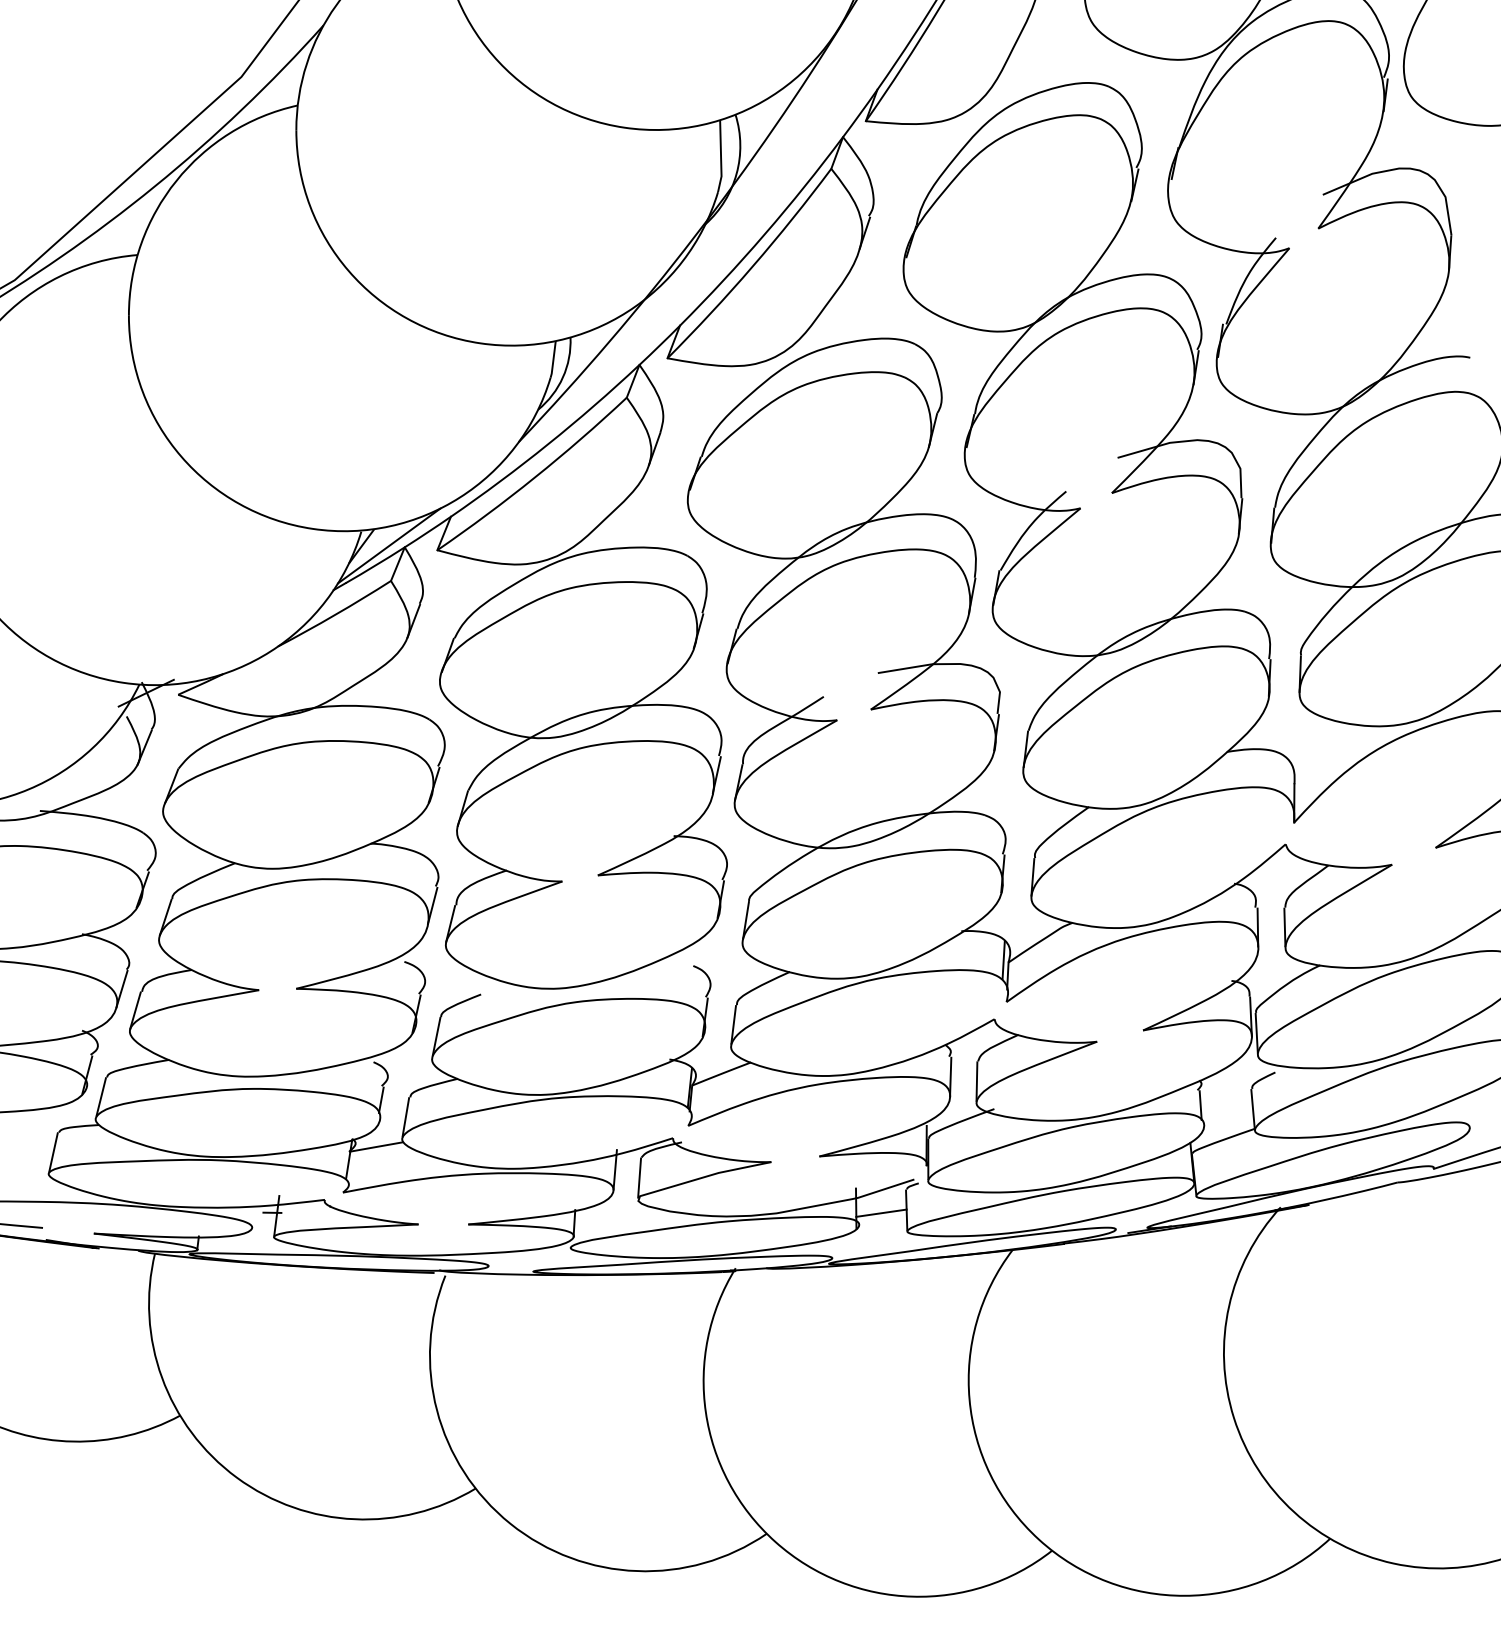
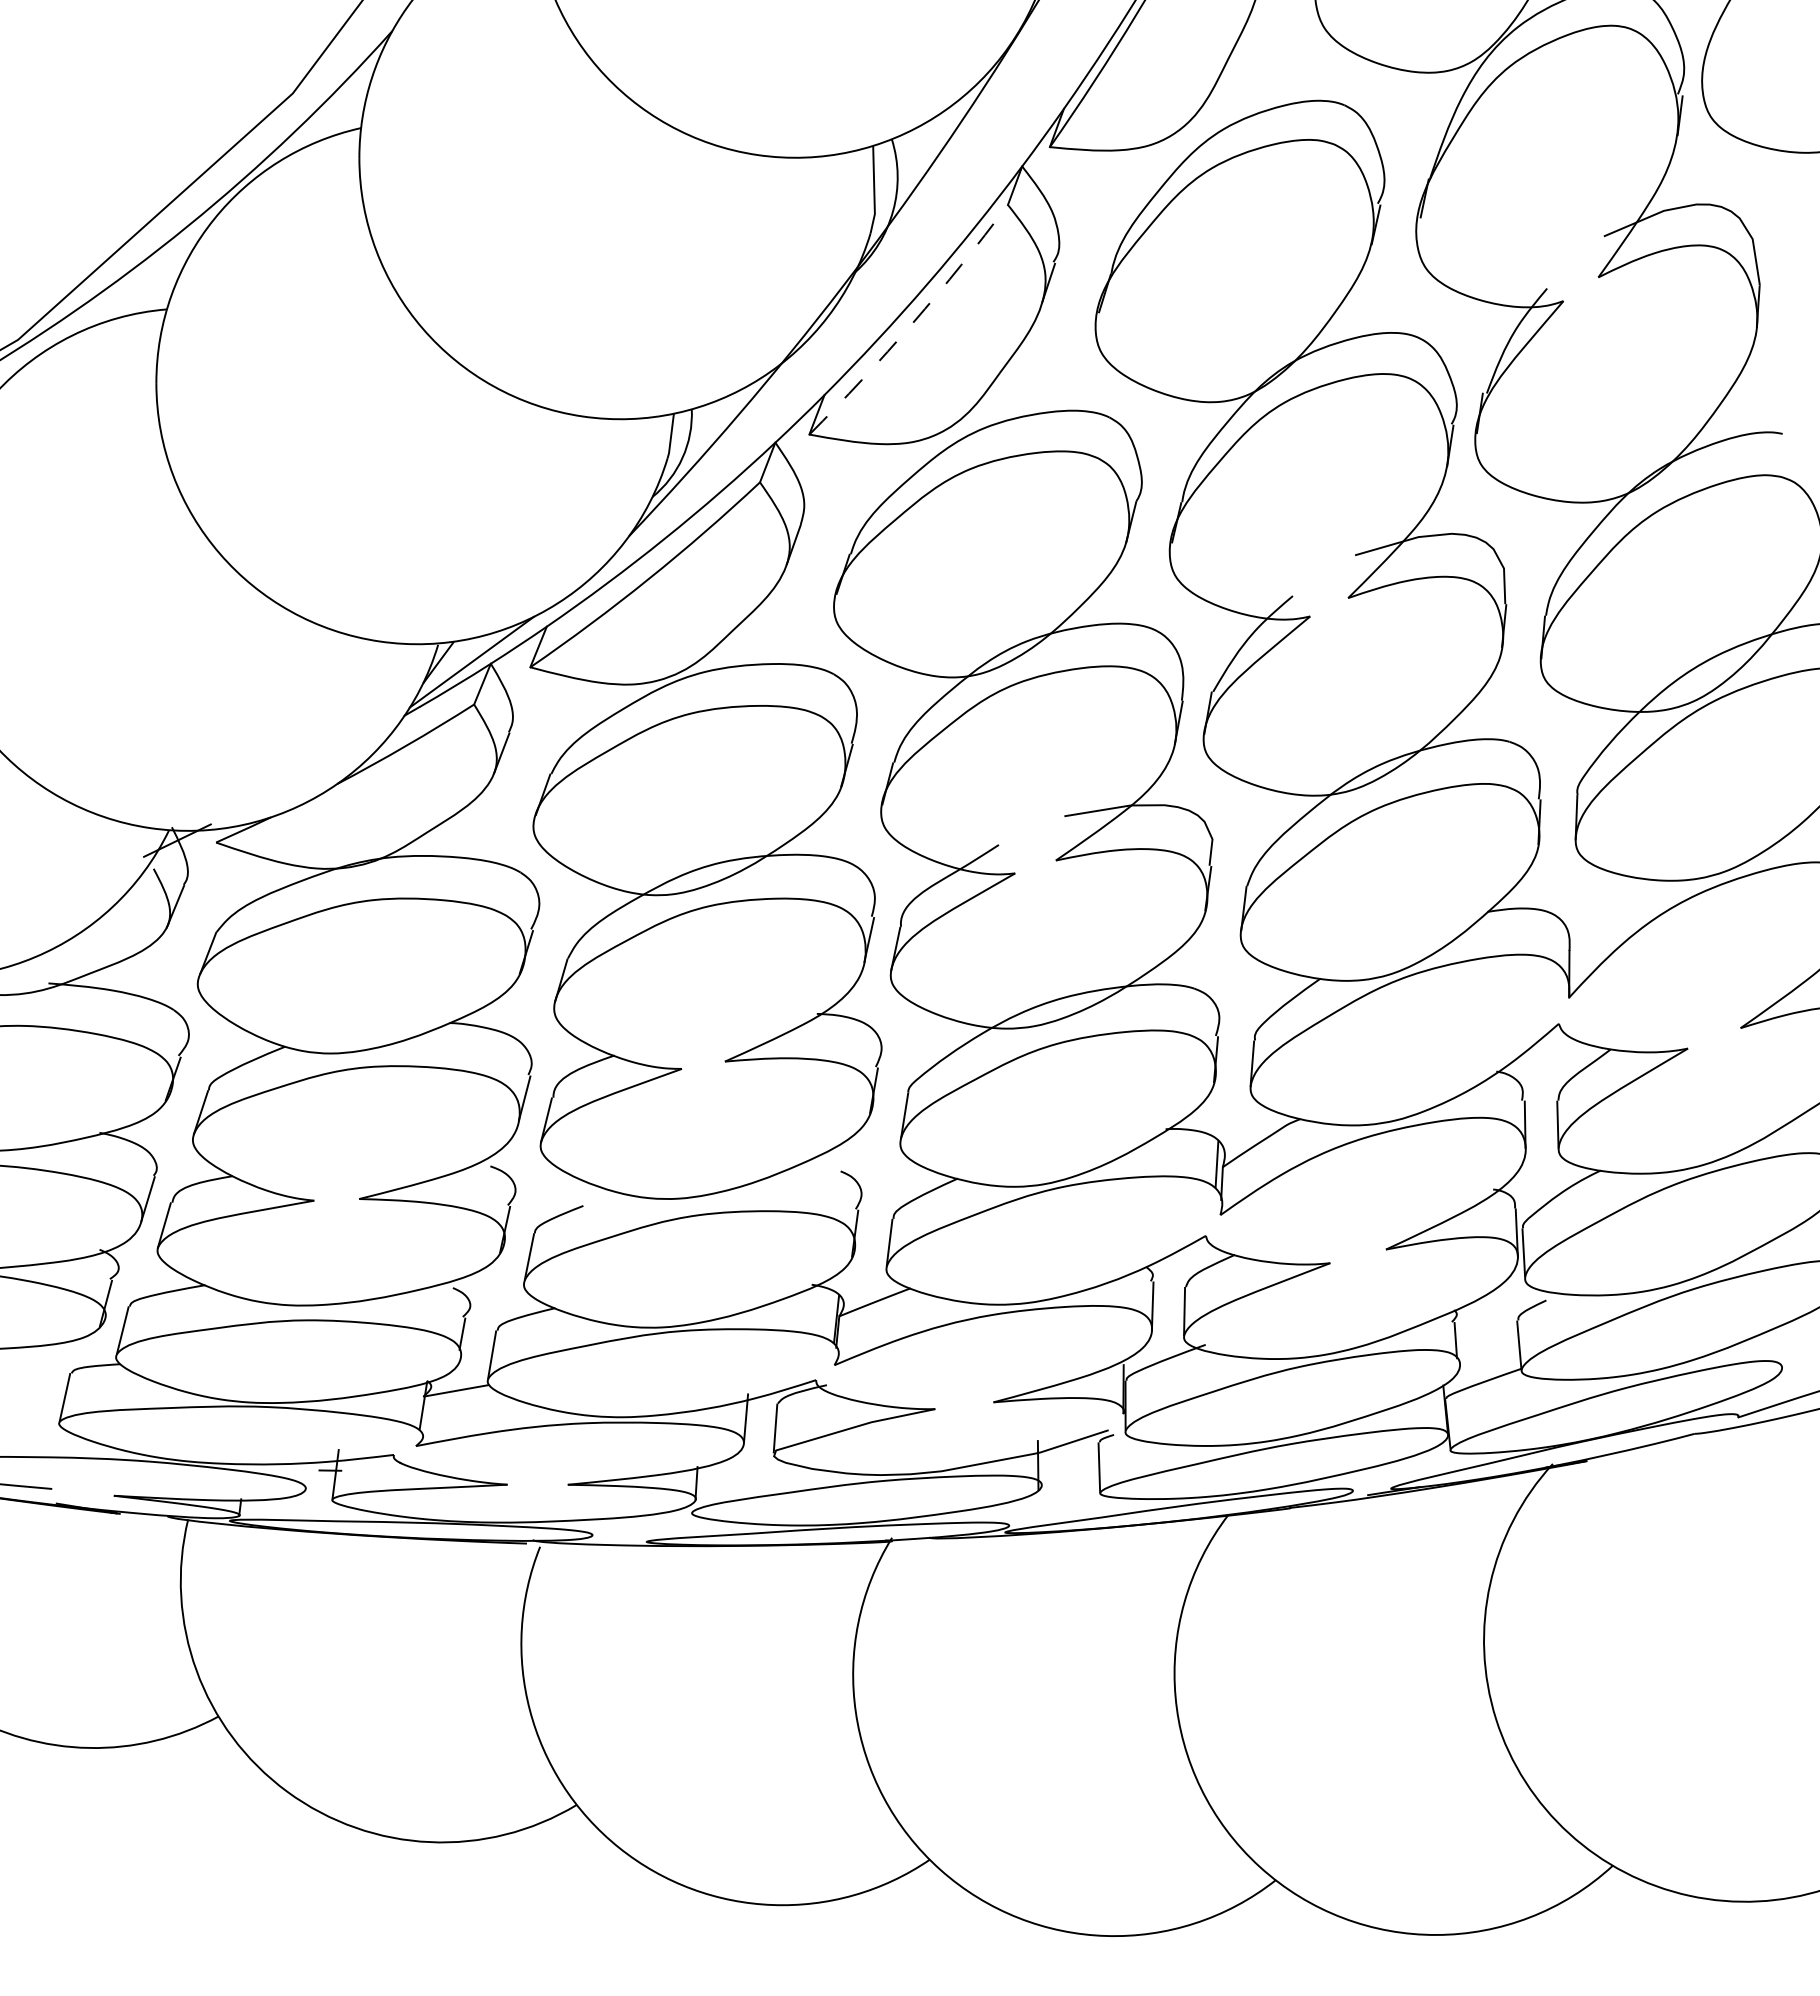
arc: (752, 266) -> (912, 323), solid -> dashed
line: (881, 1212) -> (1068, 1470), removed

